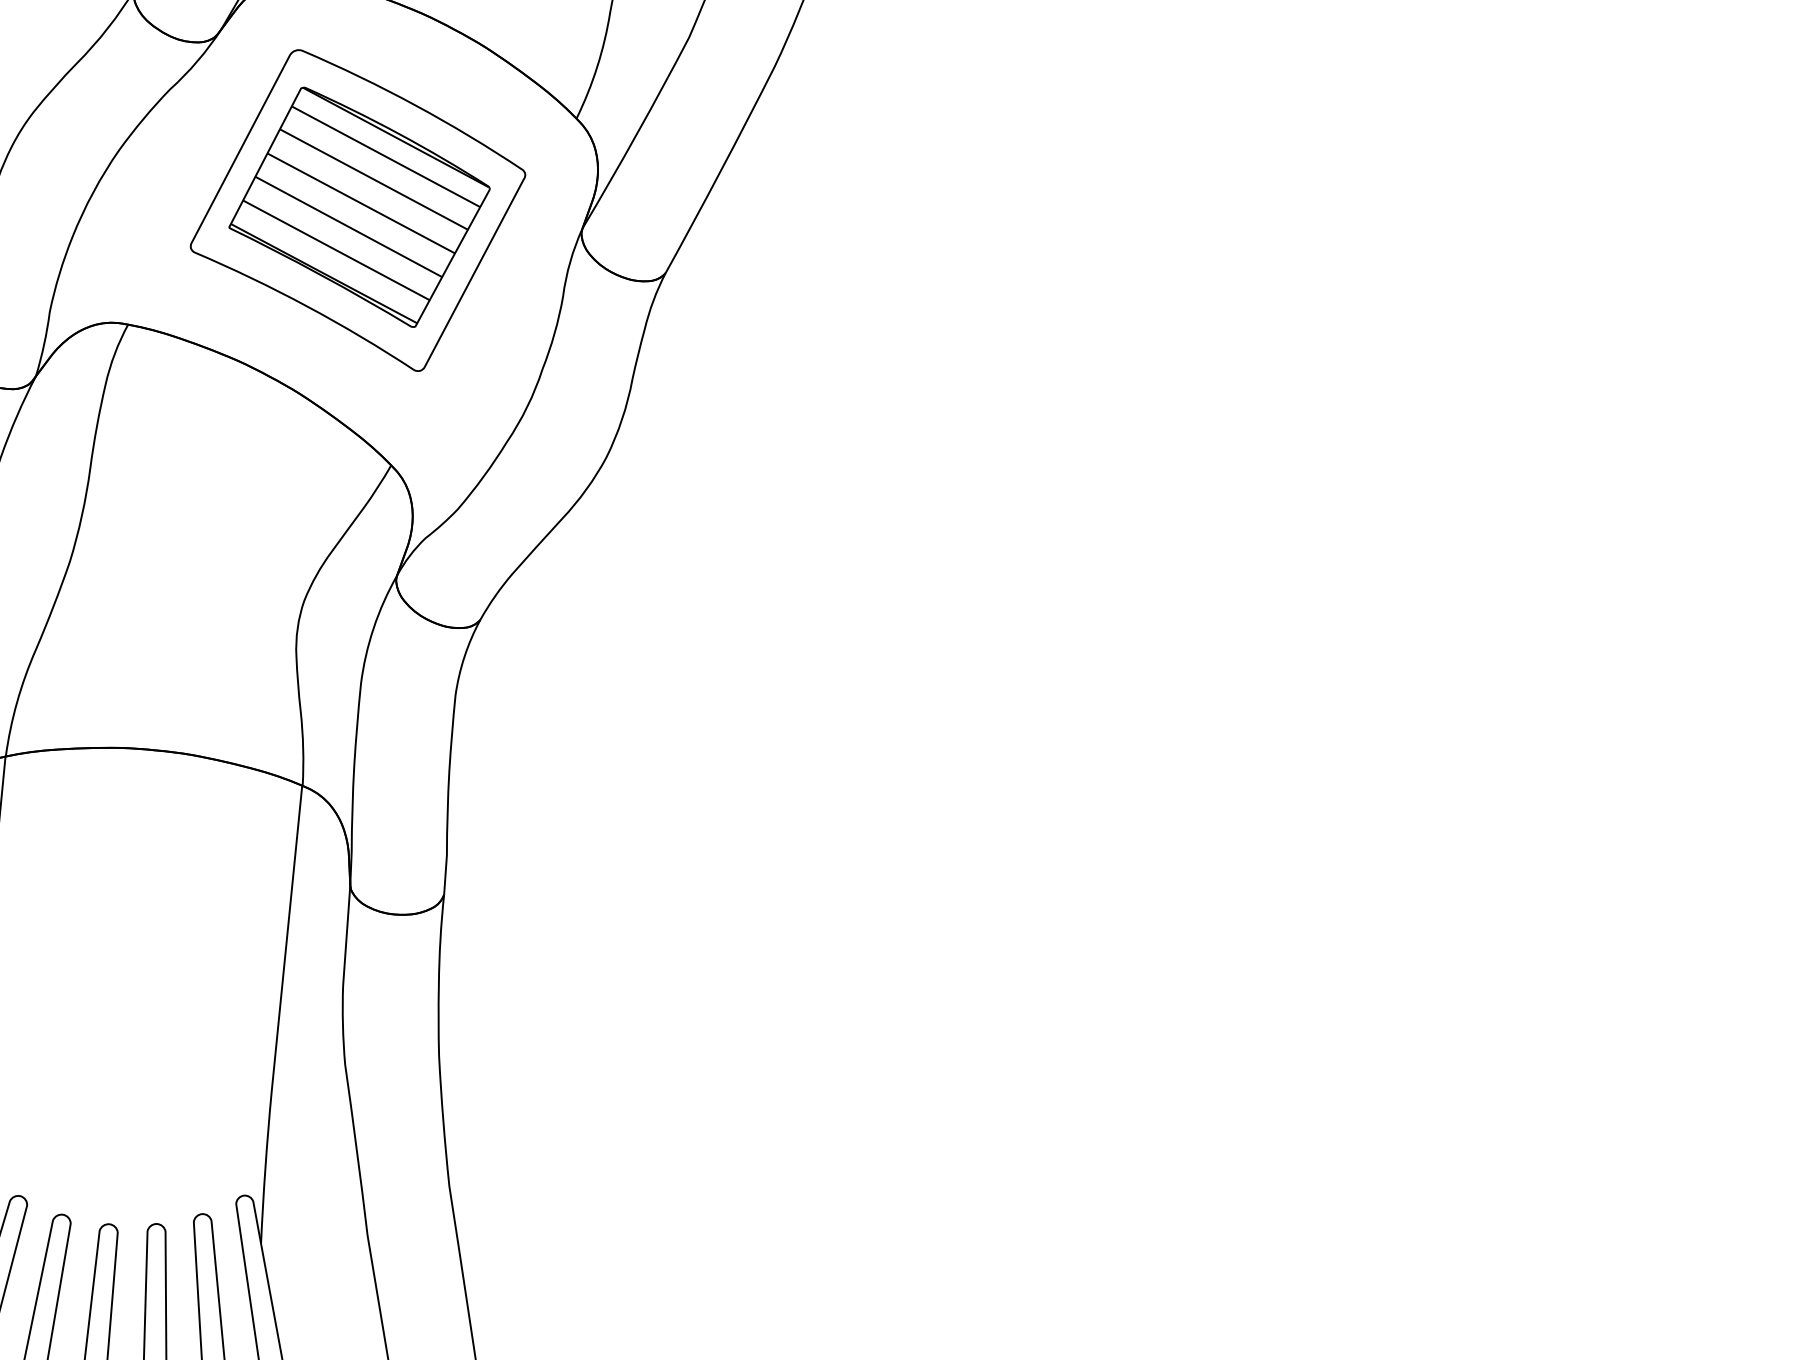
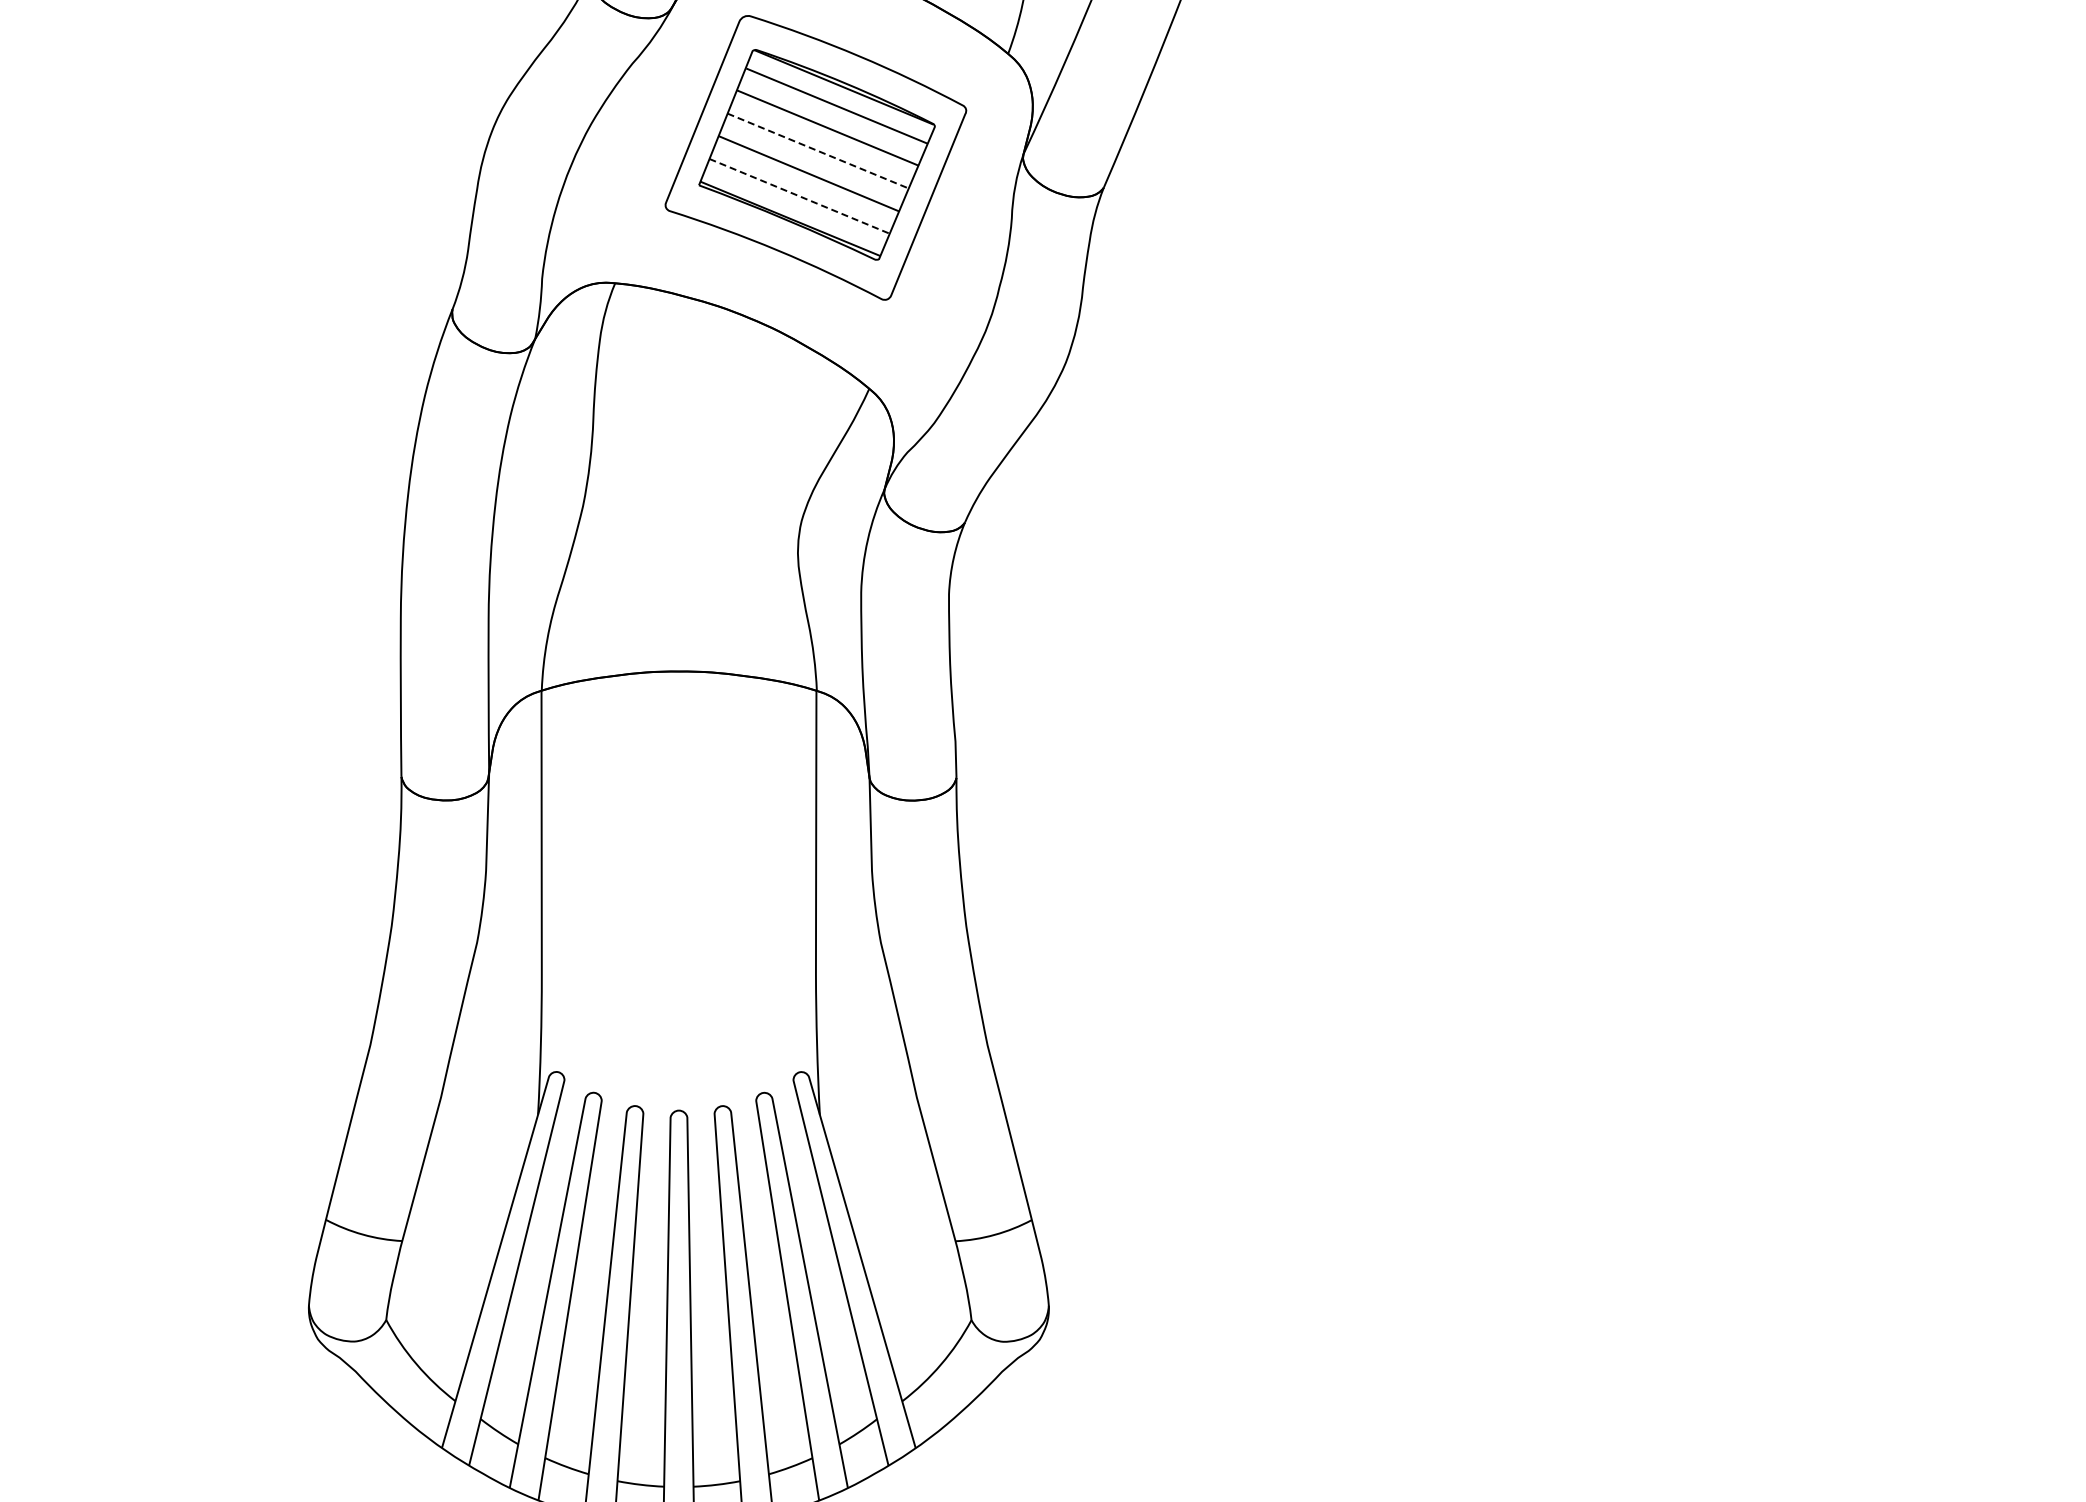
line: (361, 203) -> (818, 151), solid -> dashed
line: (336, 250) -> (799, 196), solid -> dashed

